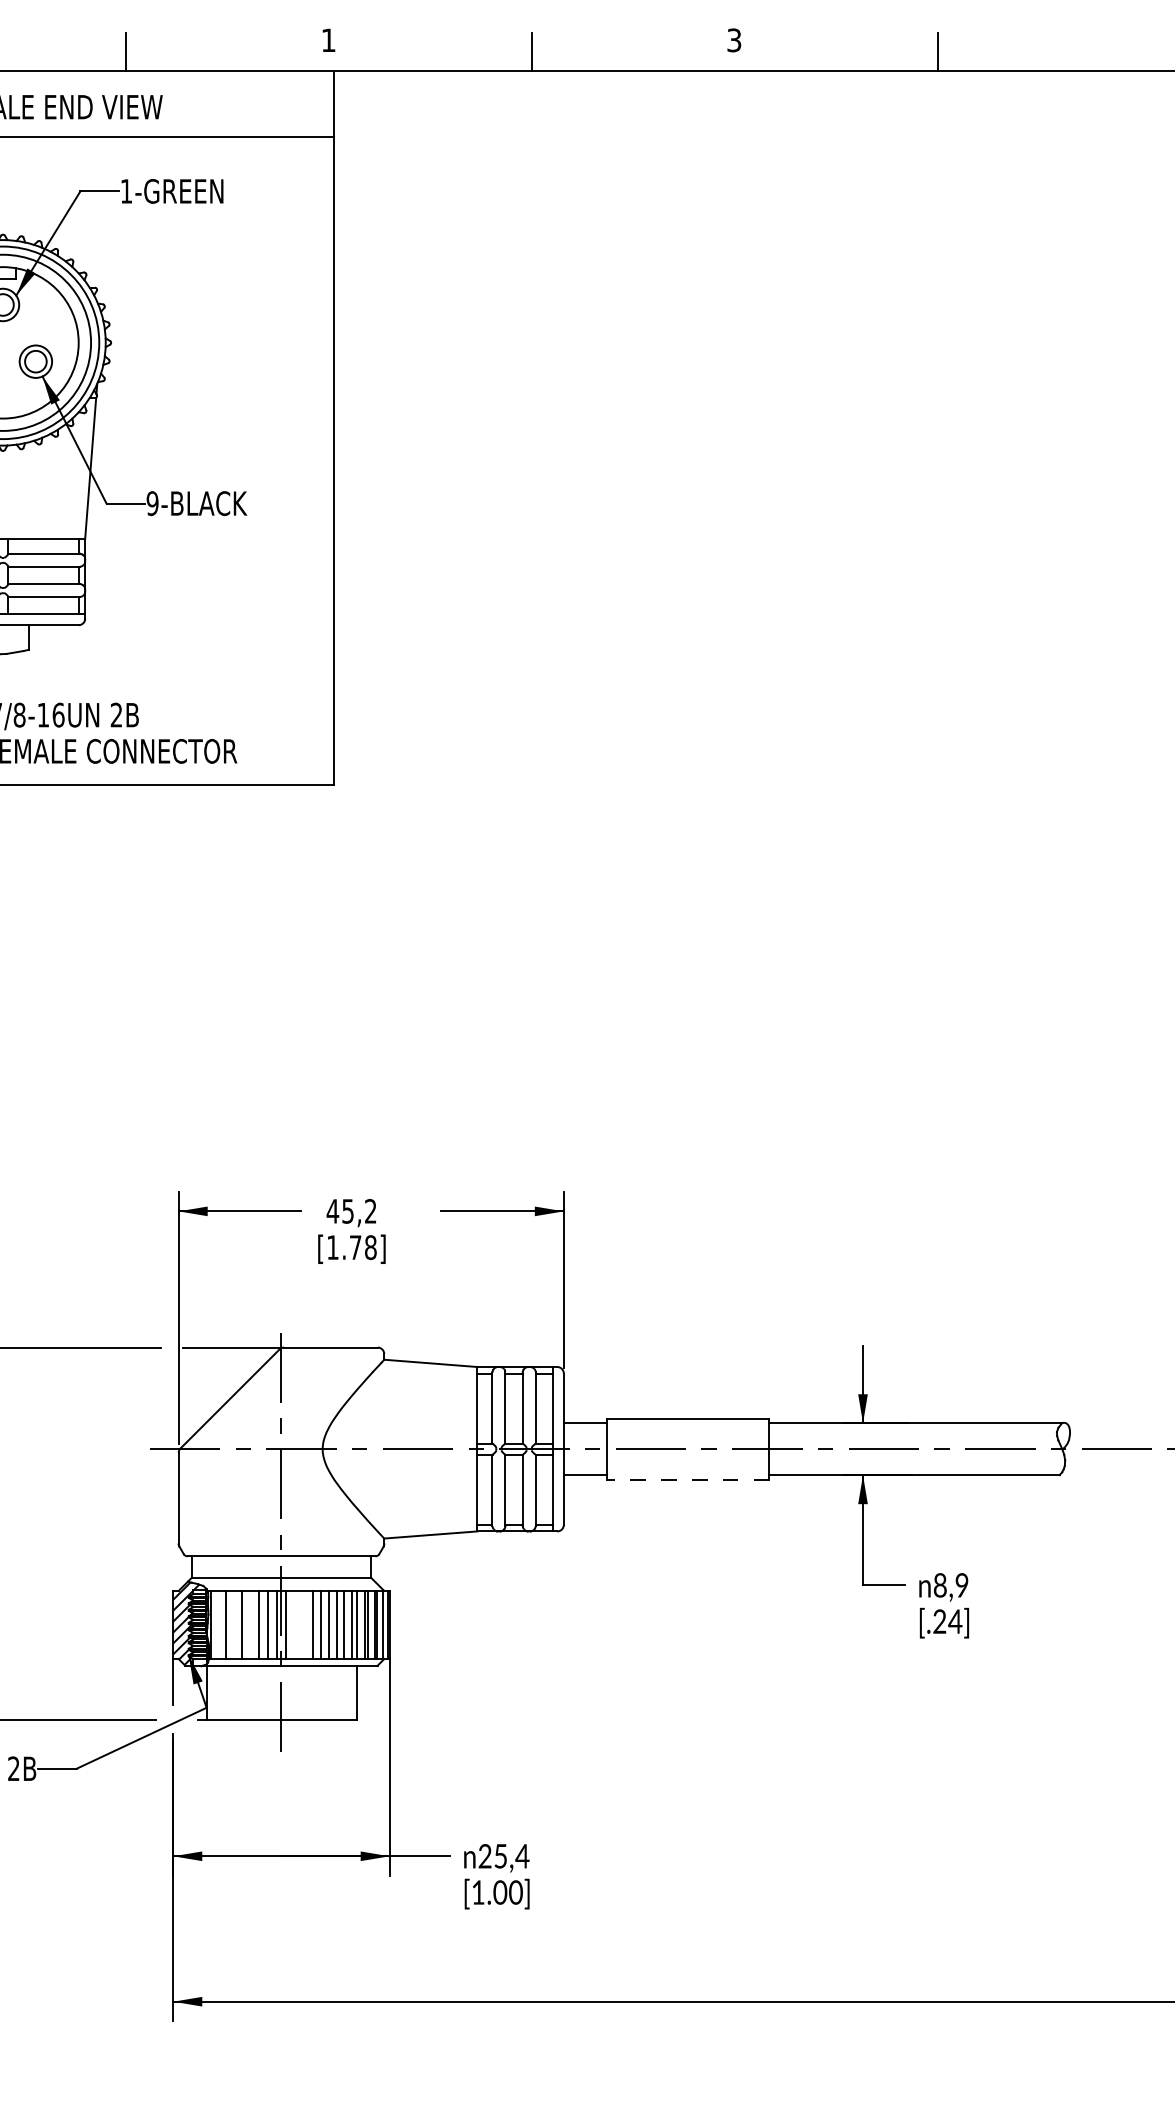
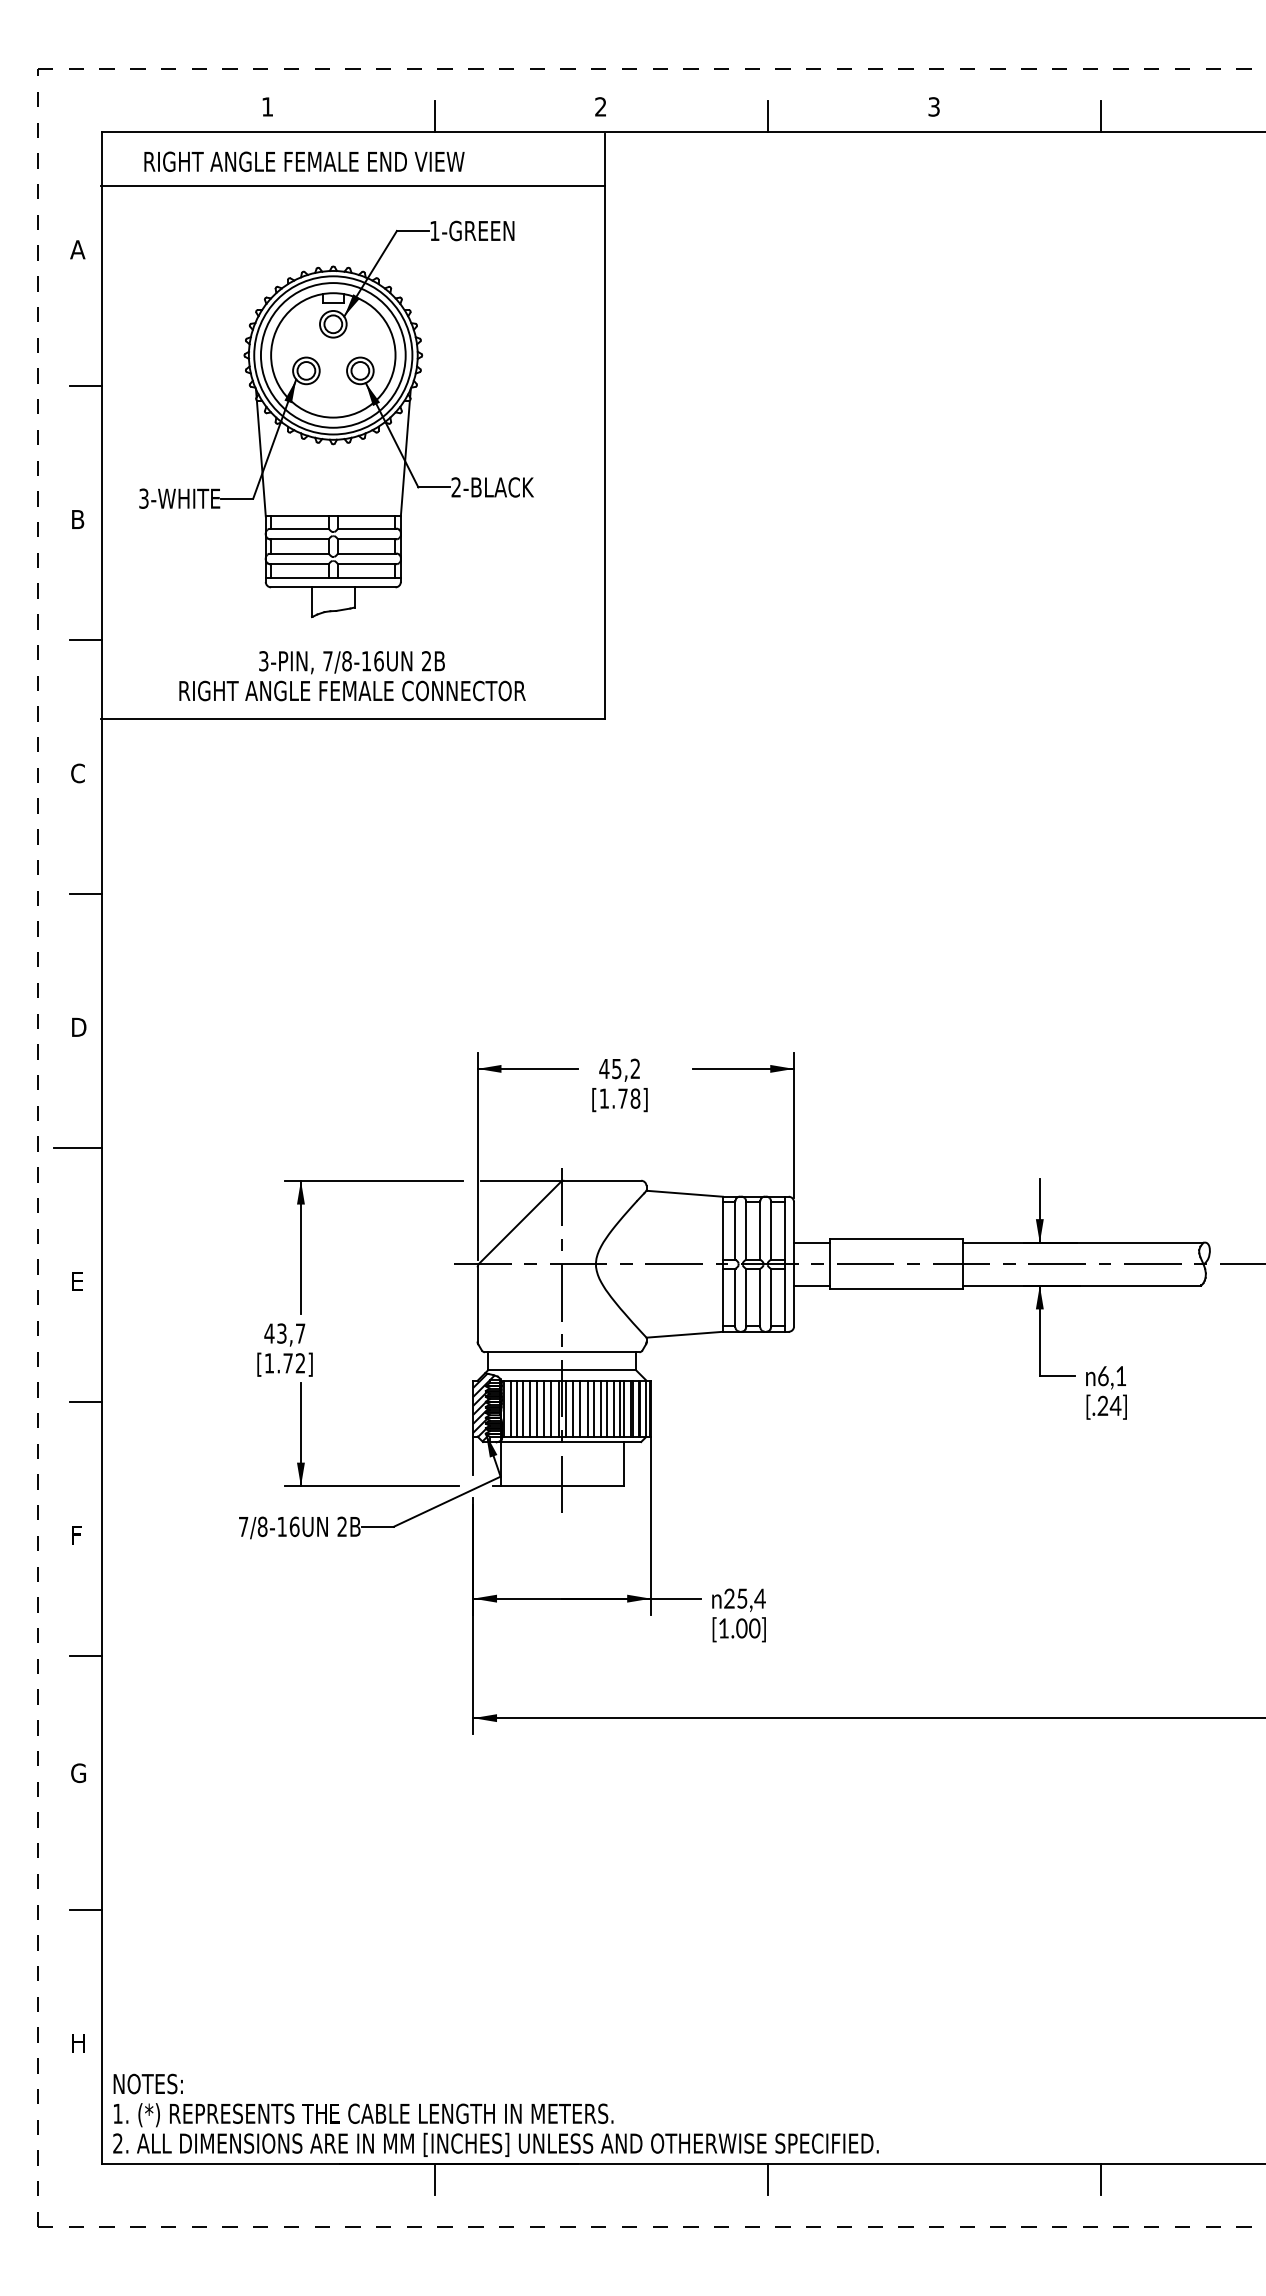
text: (328, 39) -> (600, 106), 1 -> 2
text: (152, 503) -> (456, 487), 9-BLACK -> 2-BLACK
line: (688, 1479) -> (896, 1289), dashed -> solid
text: (951, 1584) -> (1112, 1375), 8,9 -> 6,1
line: (218, 1624) -> (510, 1408), added
line: (234, 1624) -> (523, 1408), added
line: (250, 1624) -> (536, 1408), added
line: (295, 1624) -> (573, 1408), added
line: (303, 1624) -> (580, 1408), added

